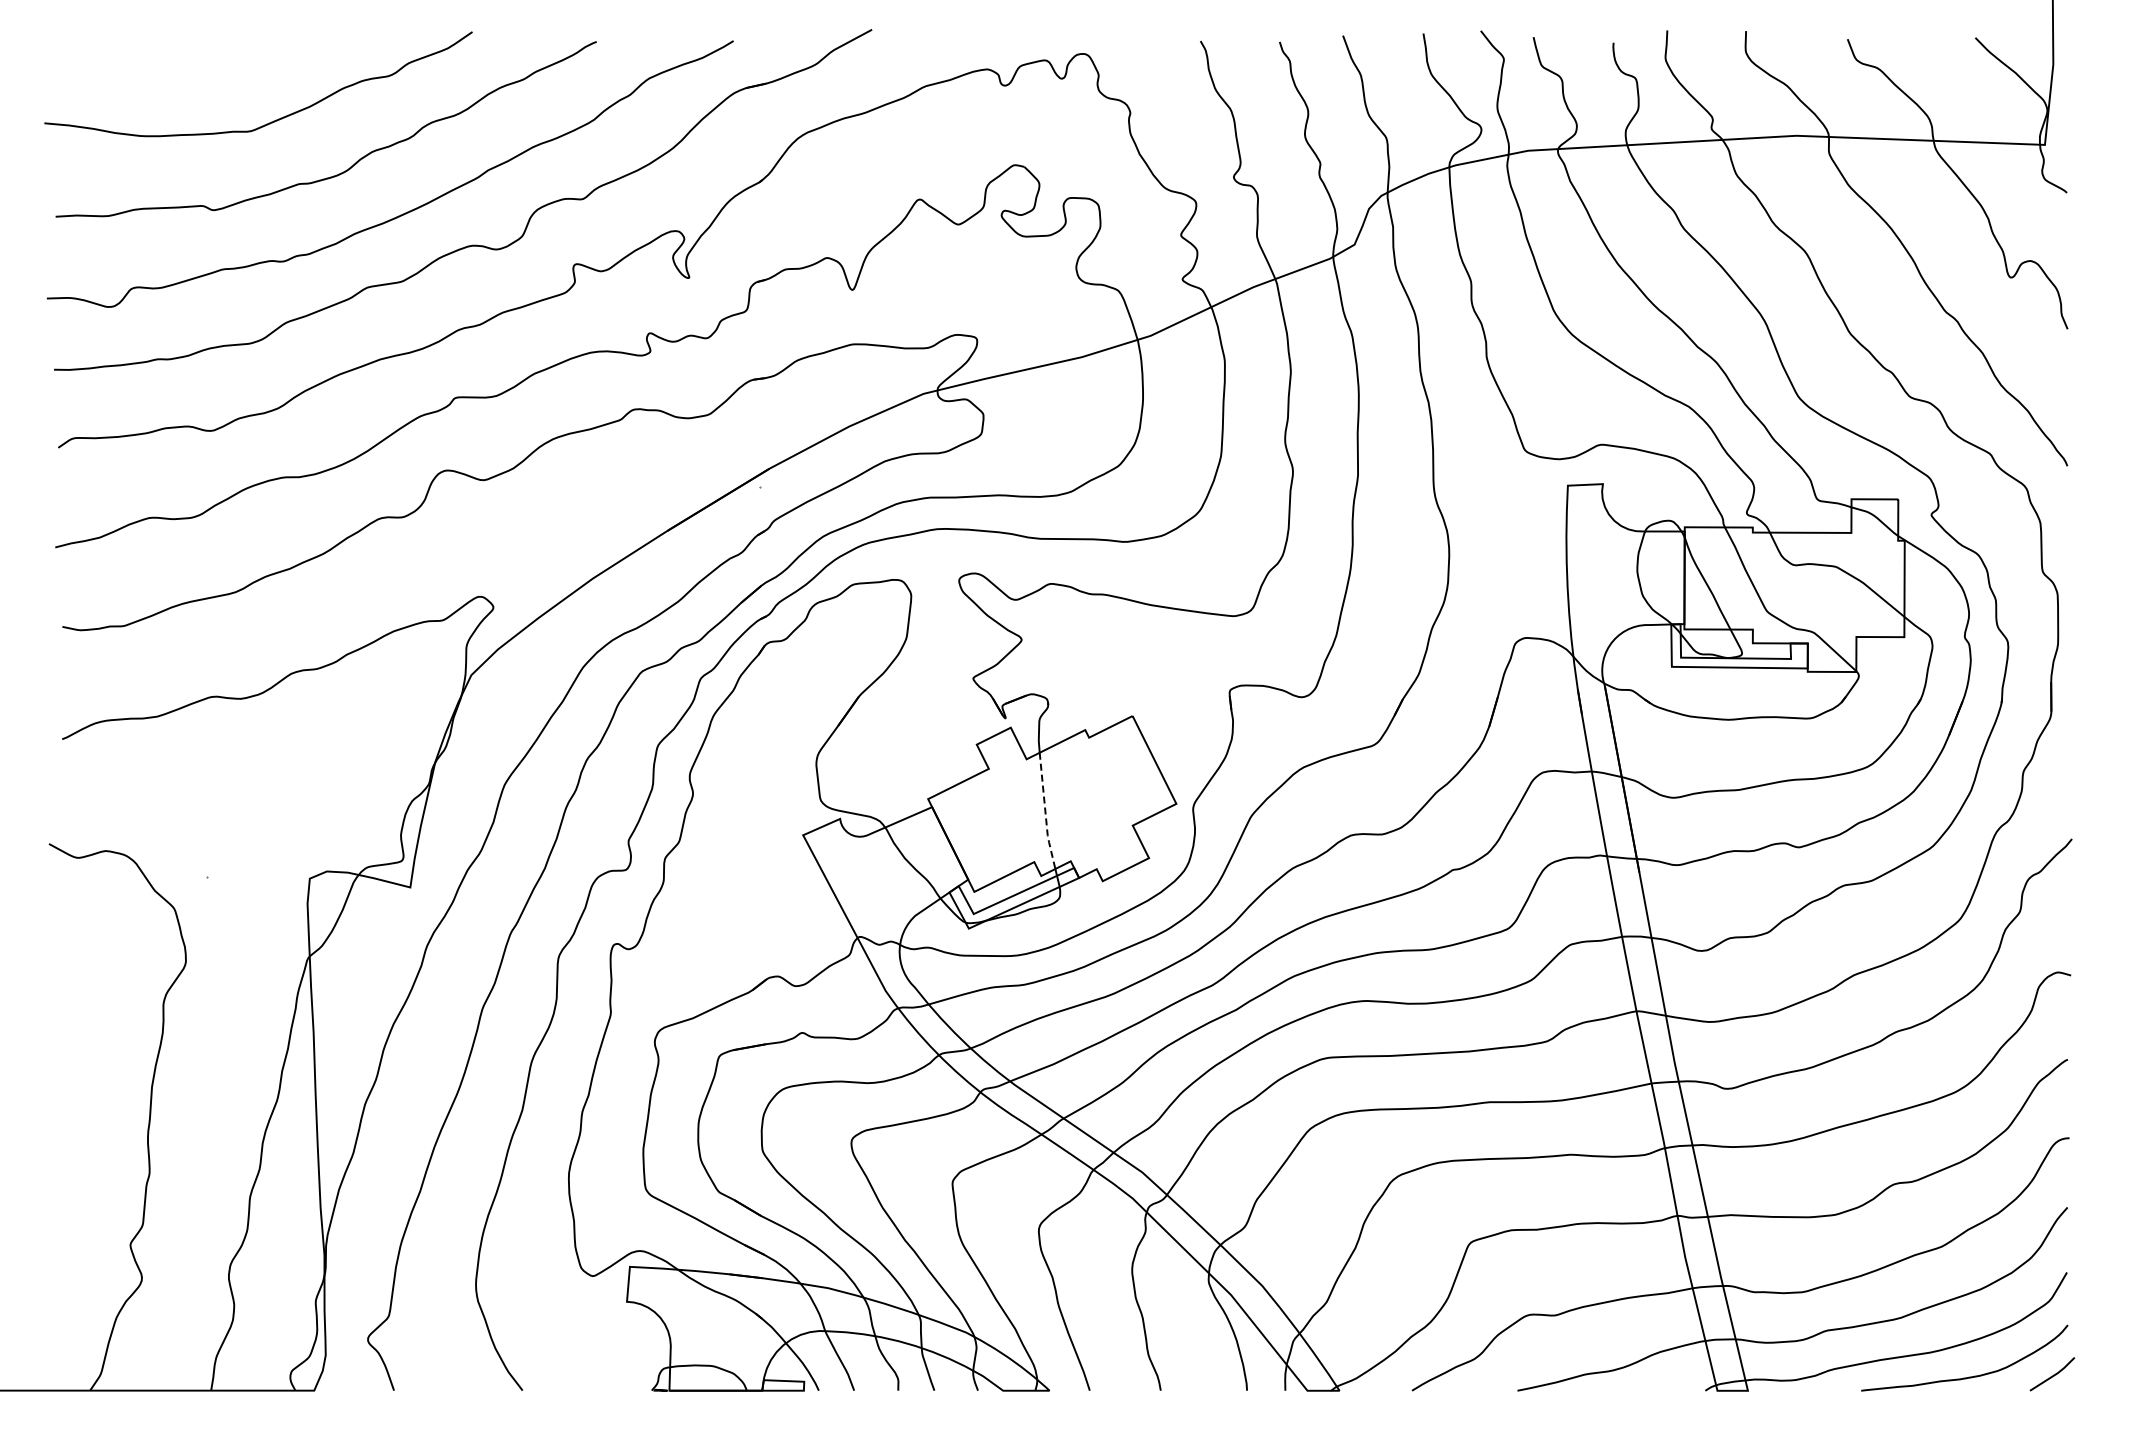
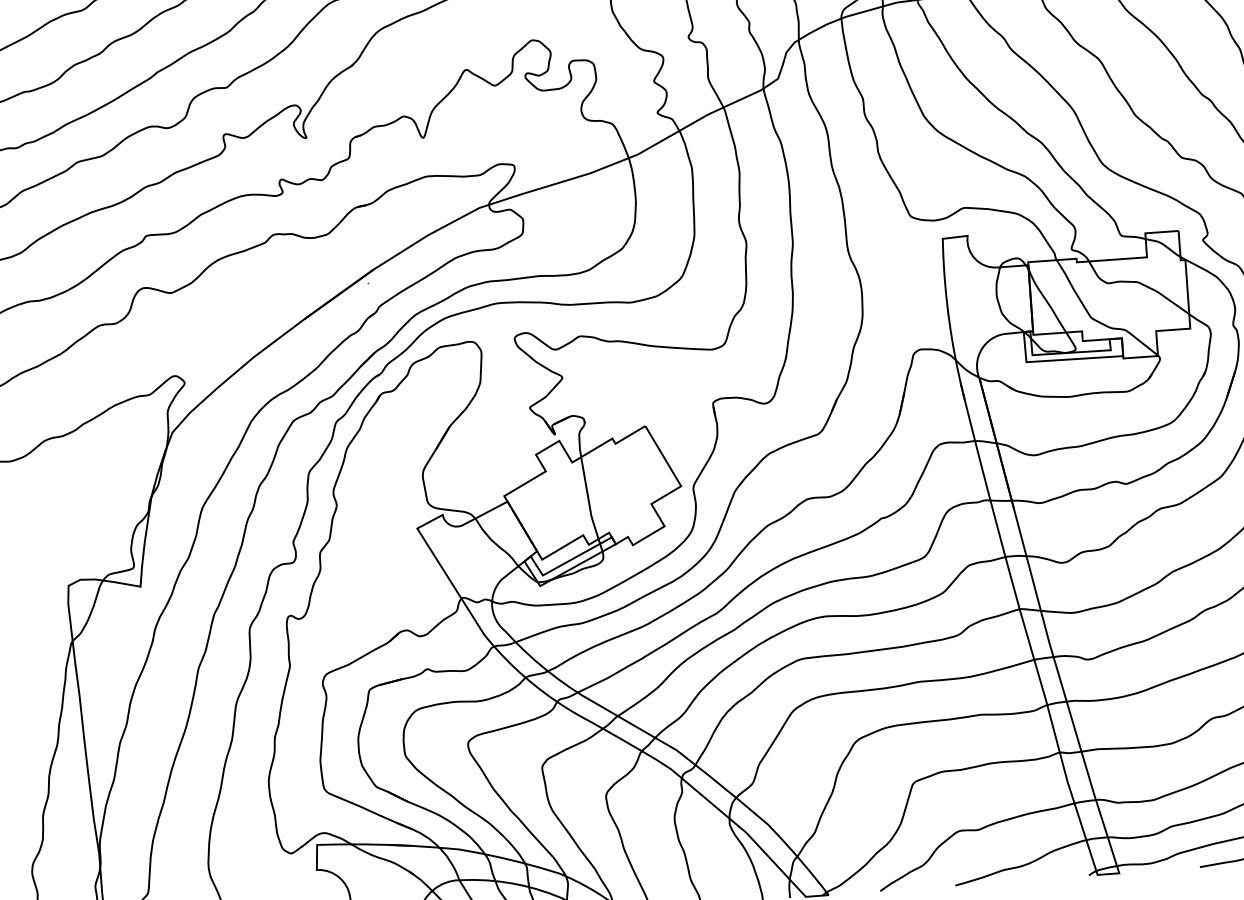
line: (1045, 812) -> (588, 499), dashed -> solid

